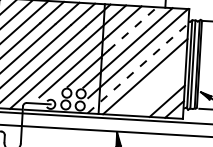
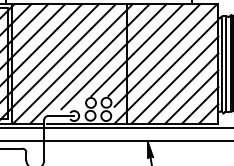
line: (132, 28) -> (158, 28), dashed -> solid
line: (137, 68) -> (166, 71), dashed -> solid
line: (152, 84) -> (183, 88), added
line: (159, 92) -> (191, 96), added

